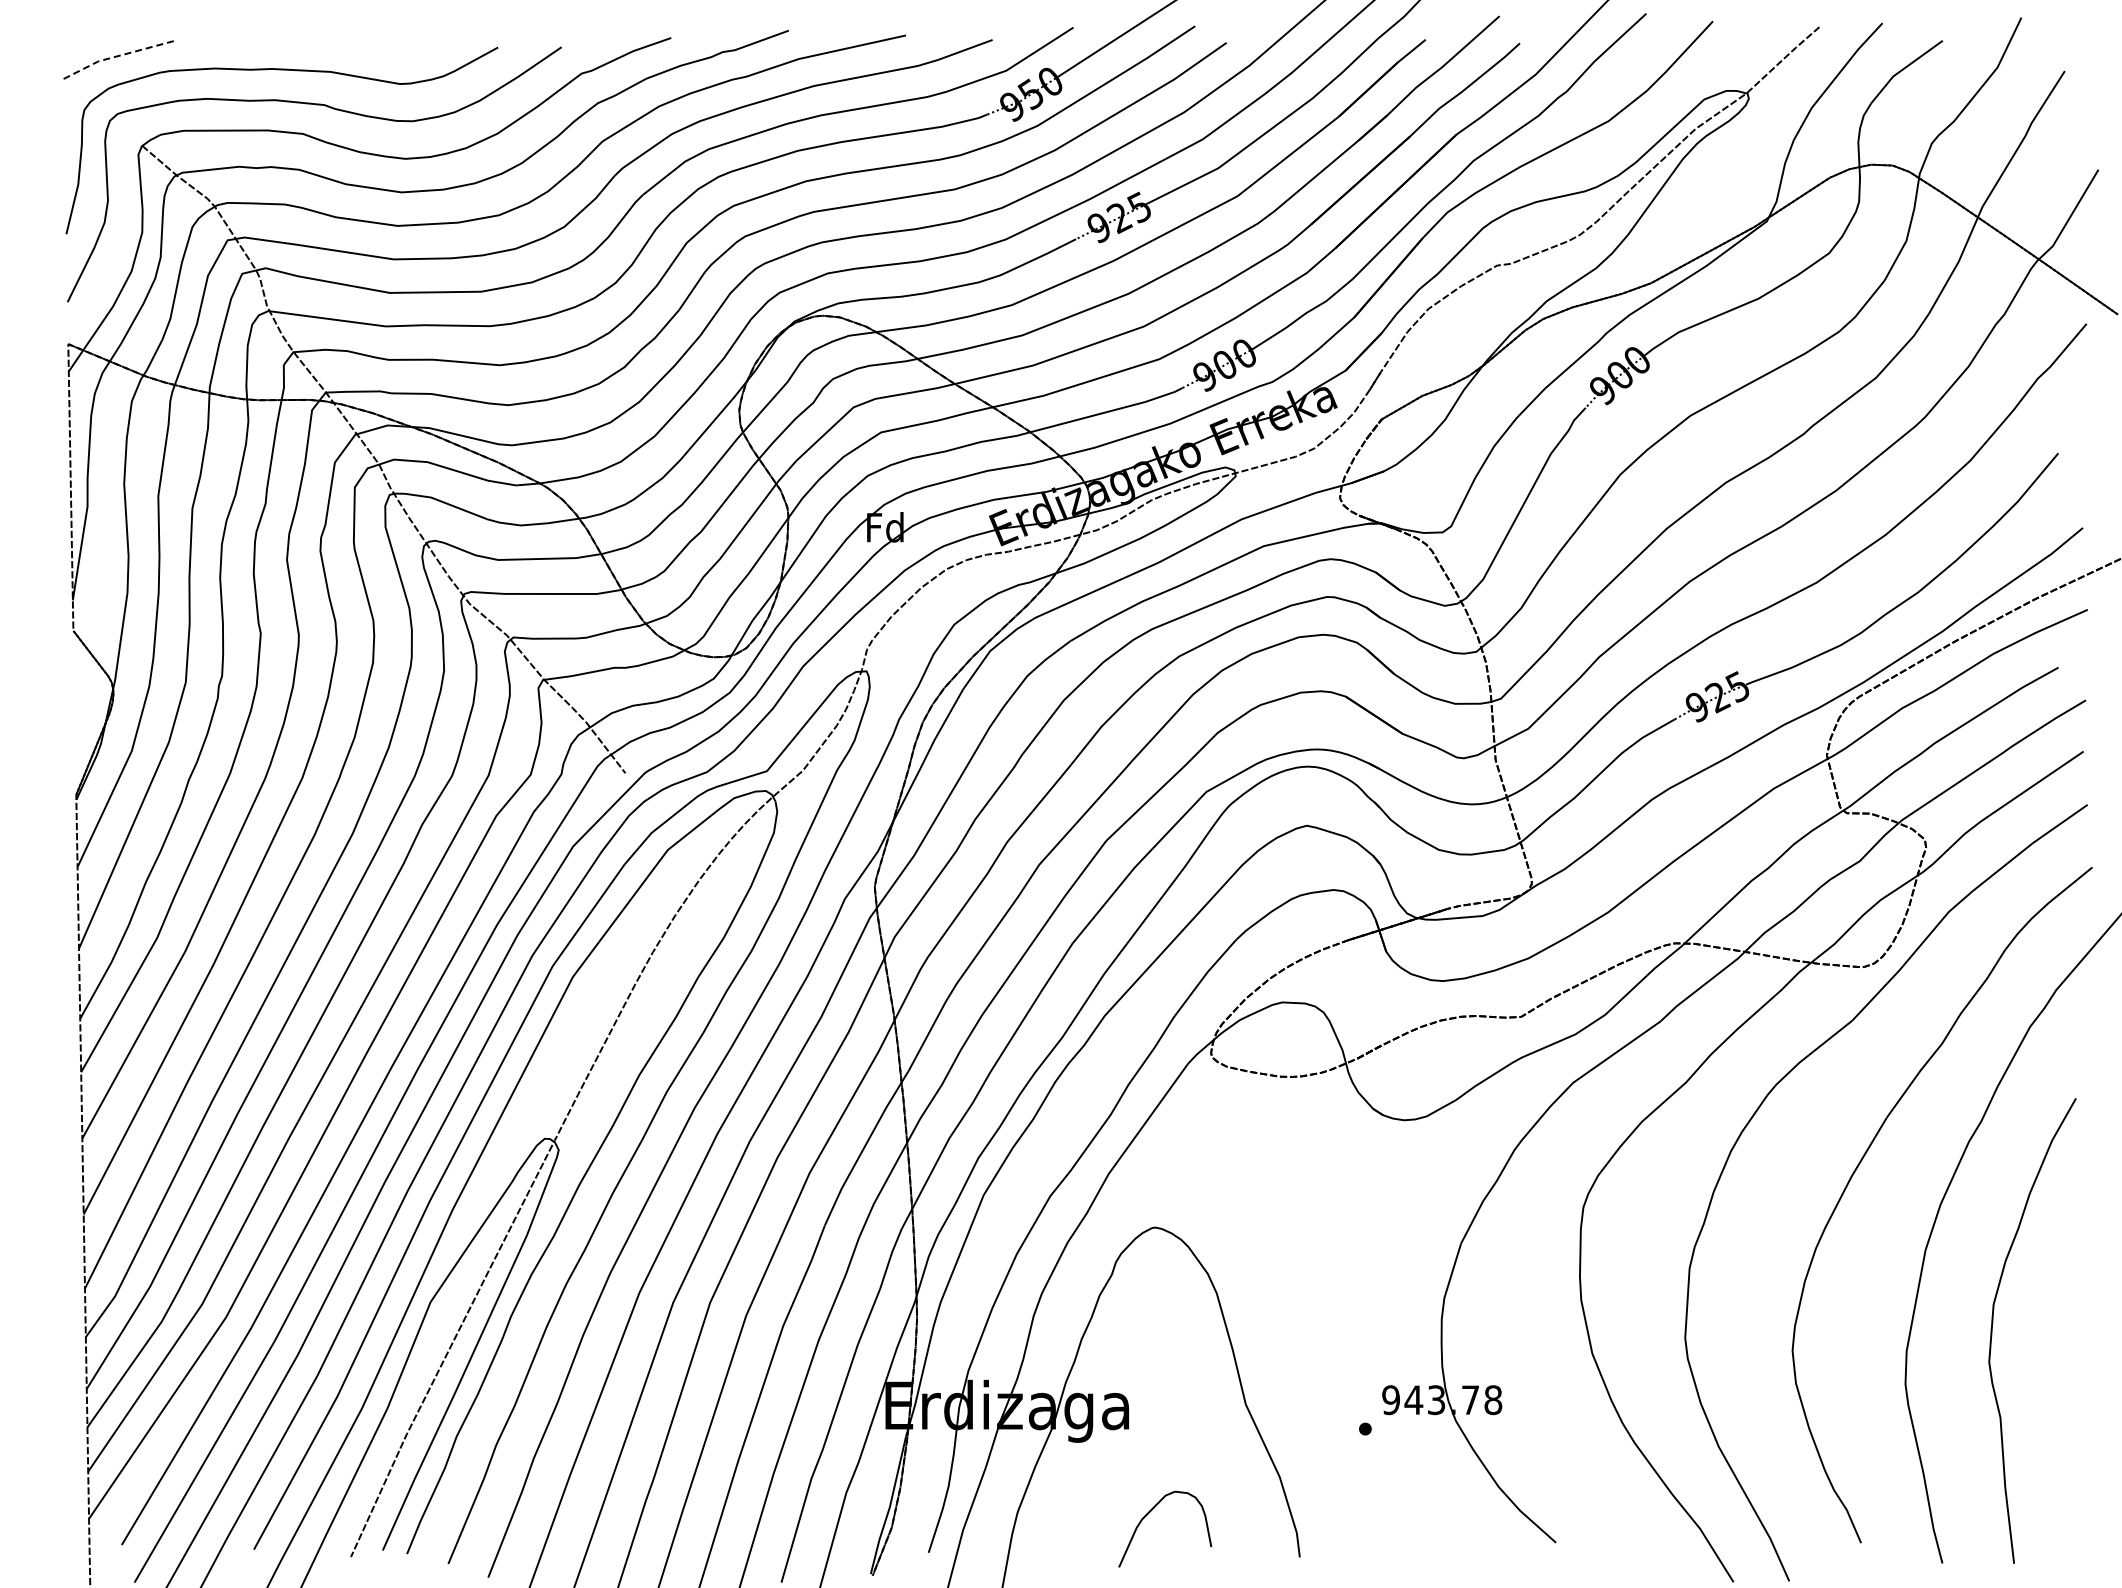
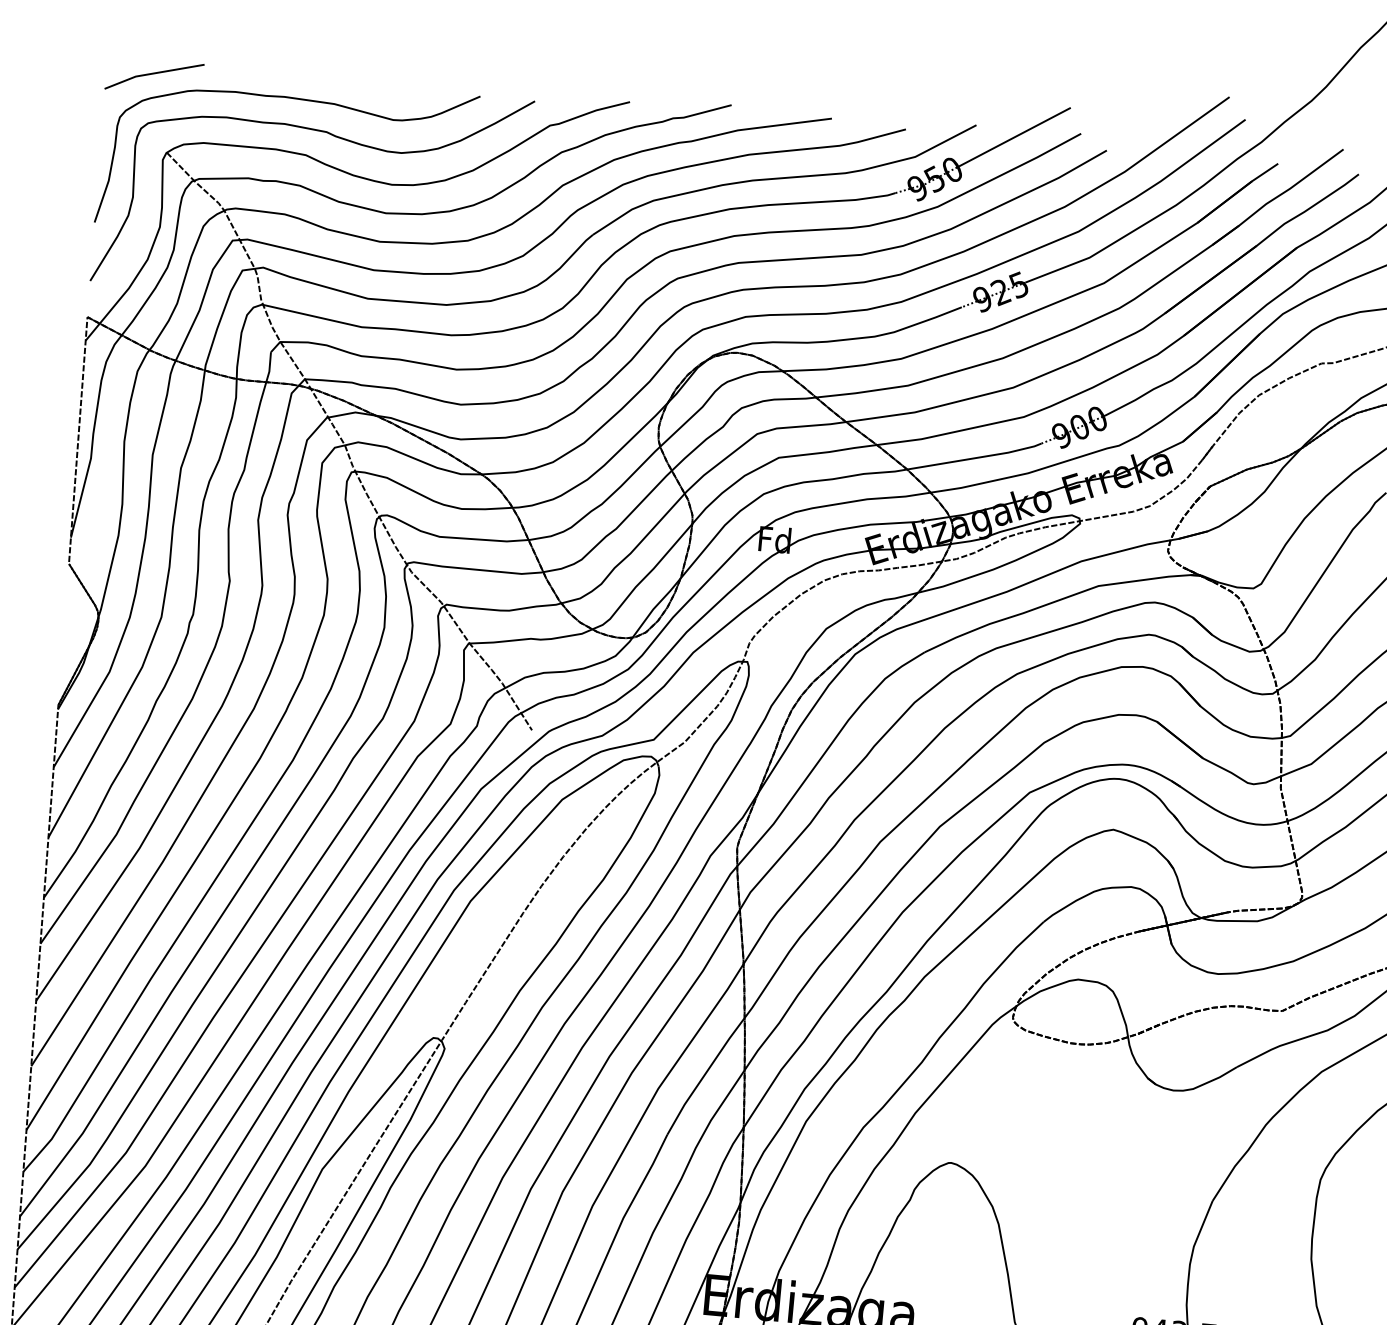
line: (118, 56) -> (153, 73), dashed -> solid

